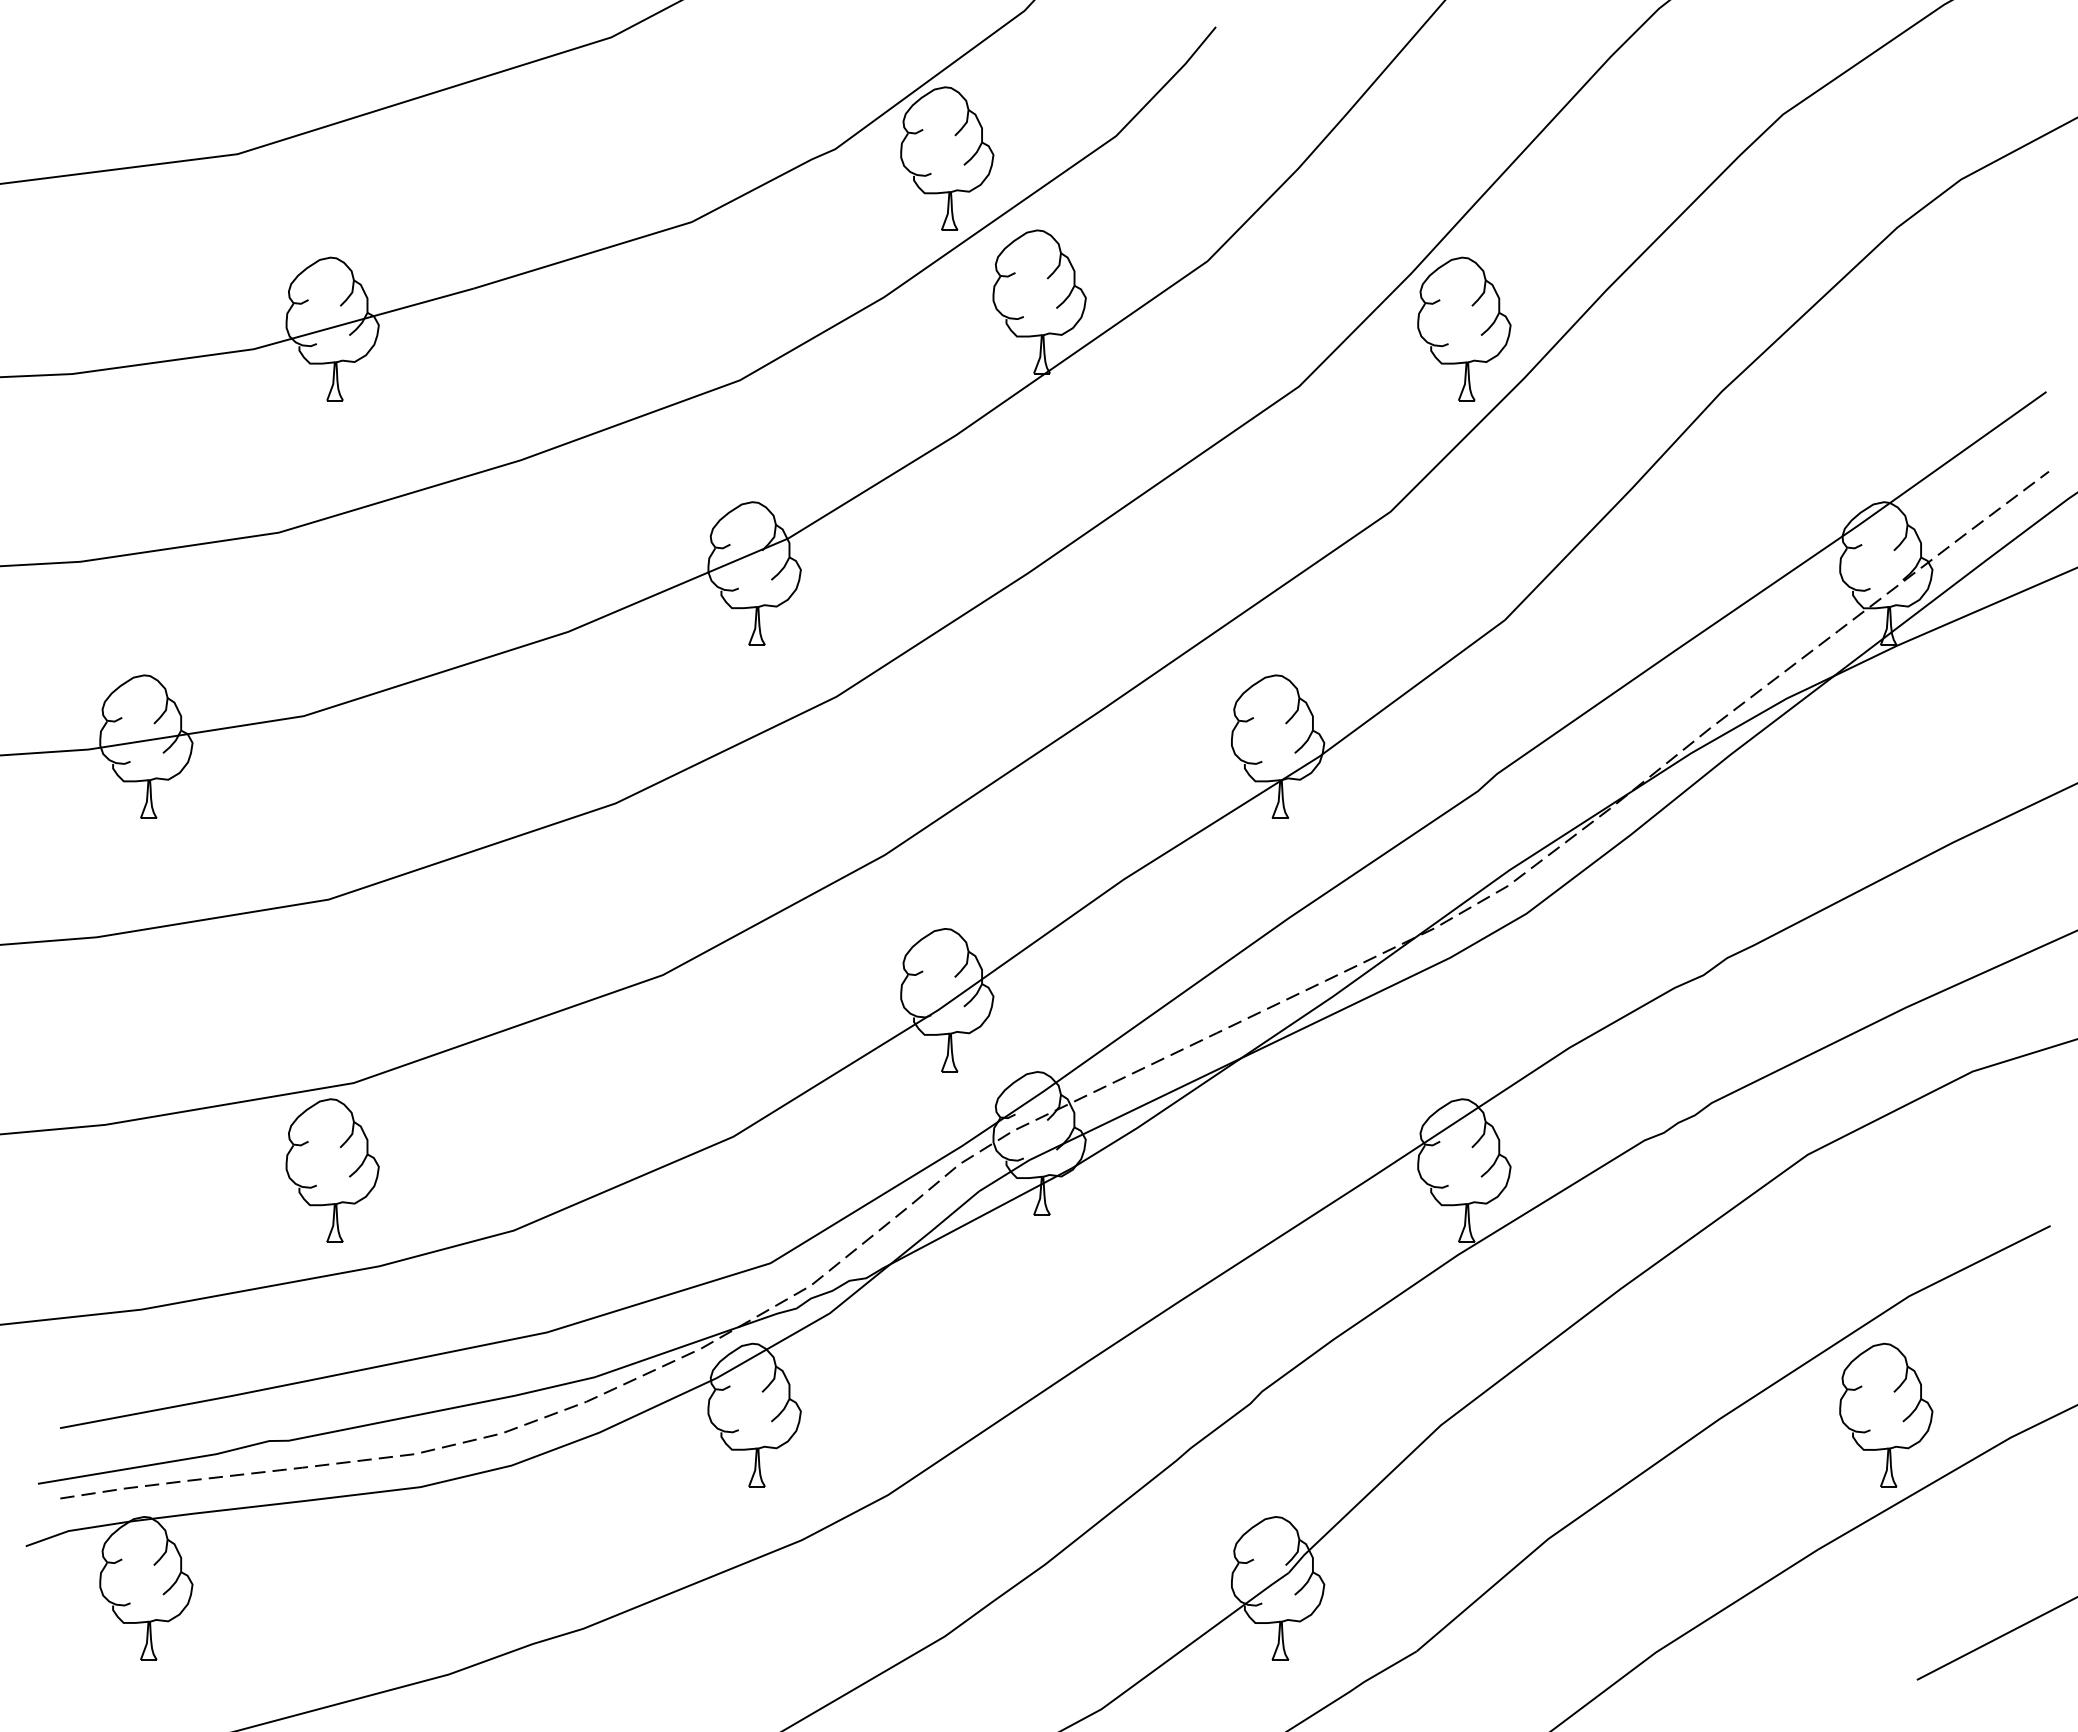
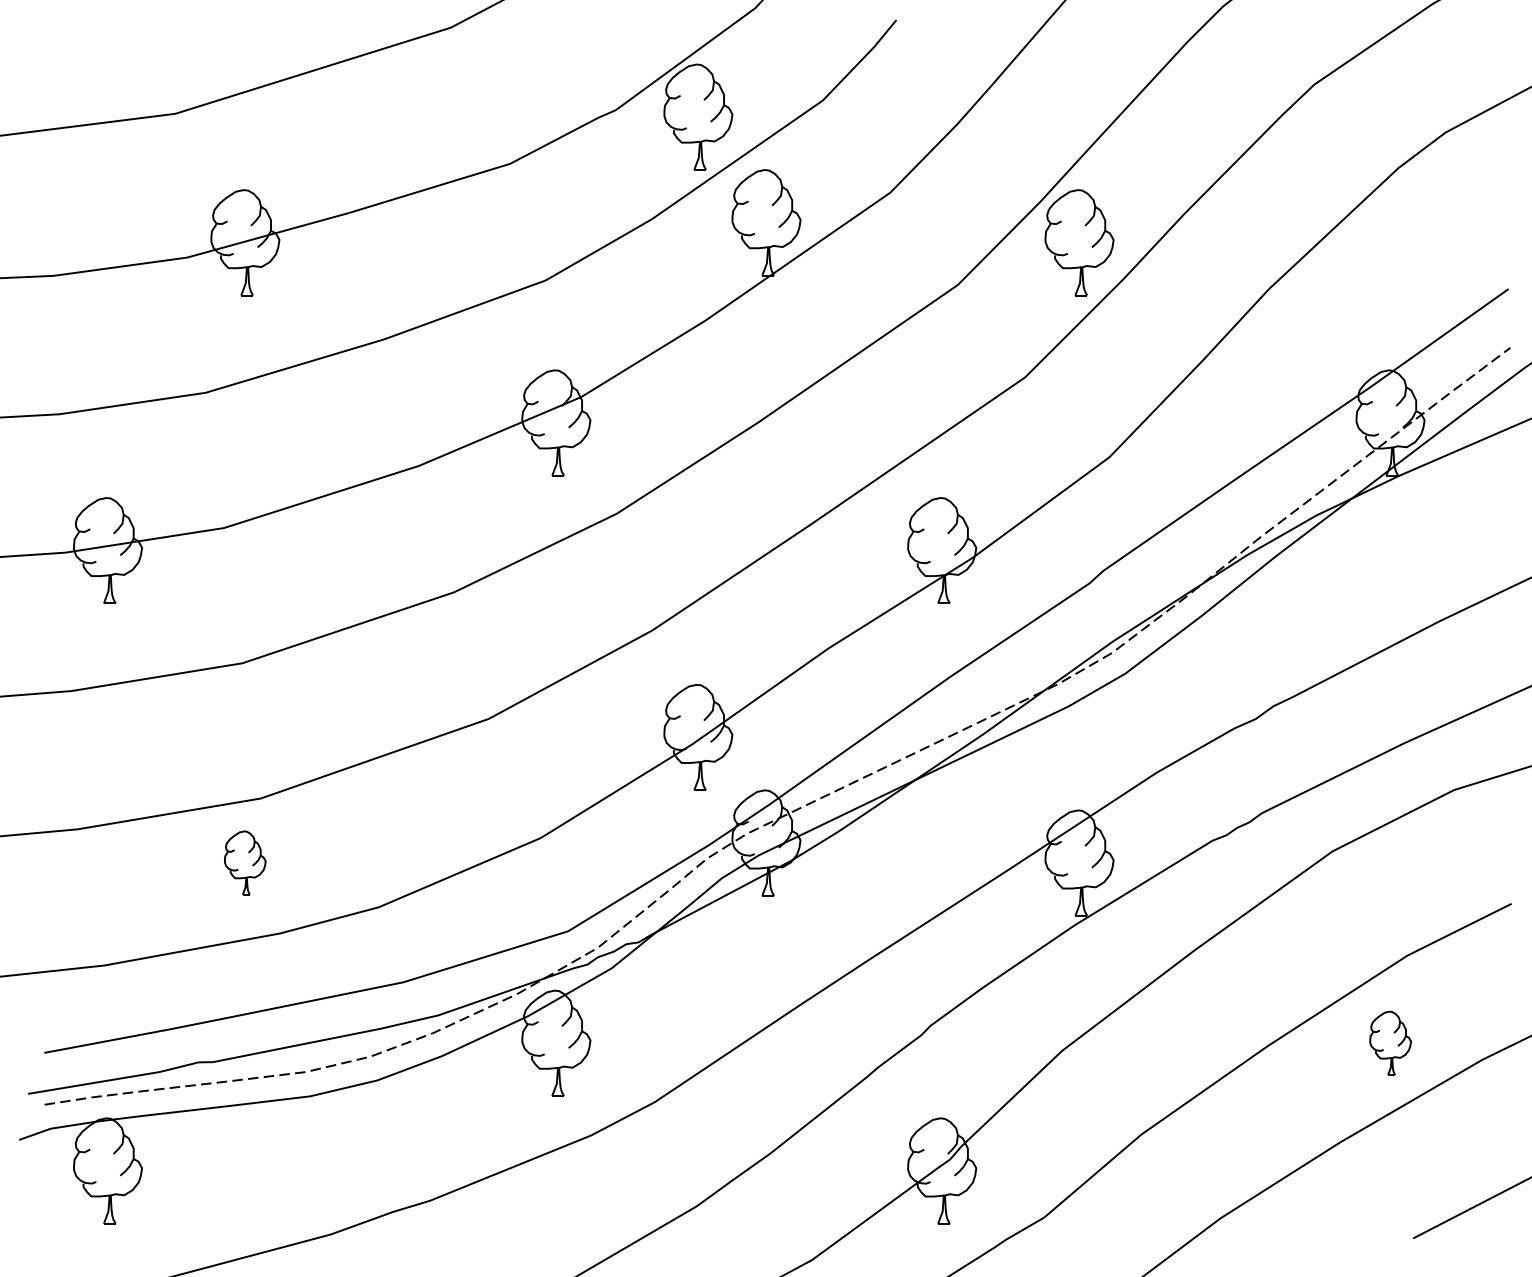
part: (332, 1170) -> (245, 862), size x0.6
part: (1886, 1414) -> (1390, 1042), size x0.6

